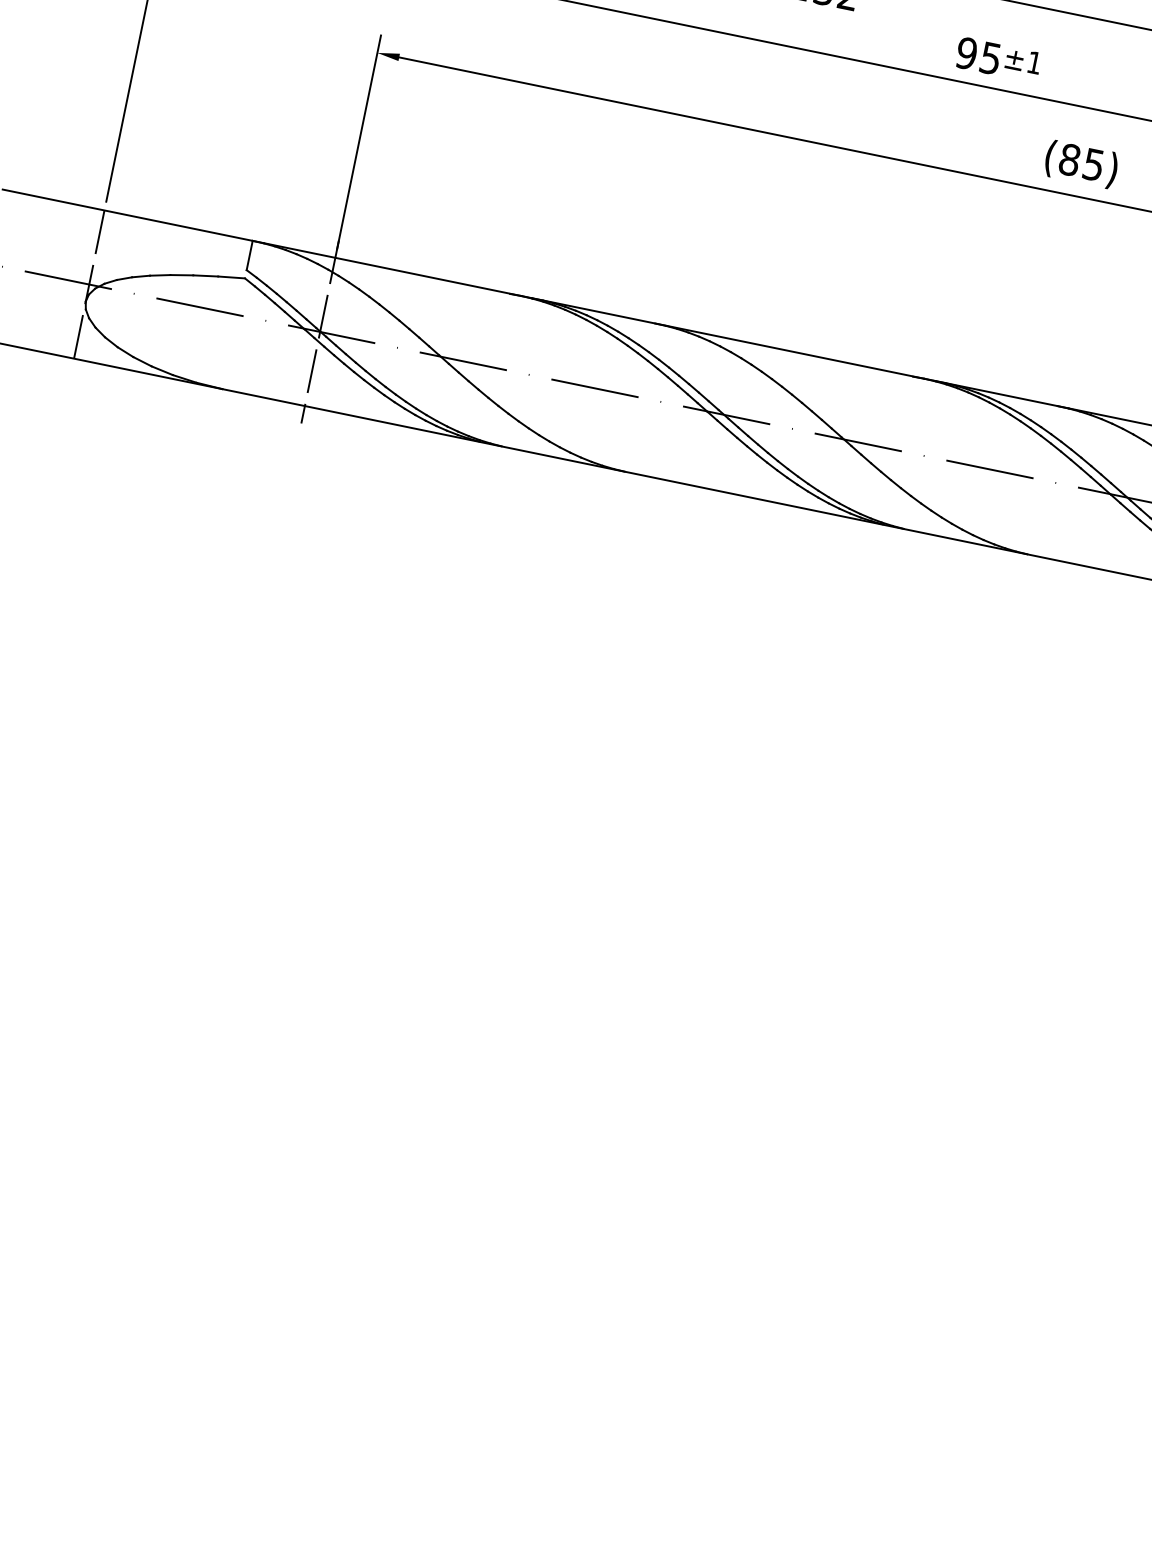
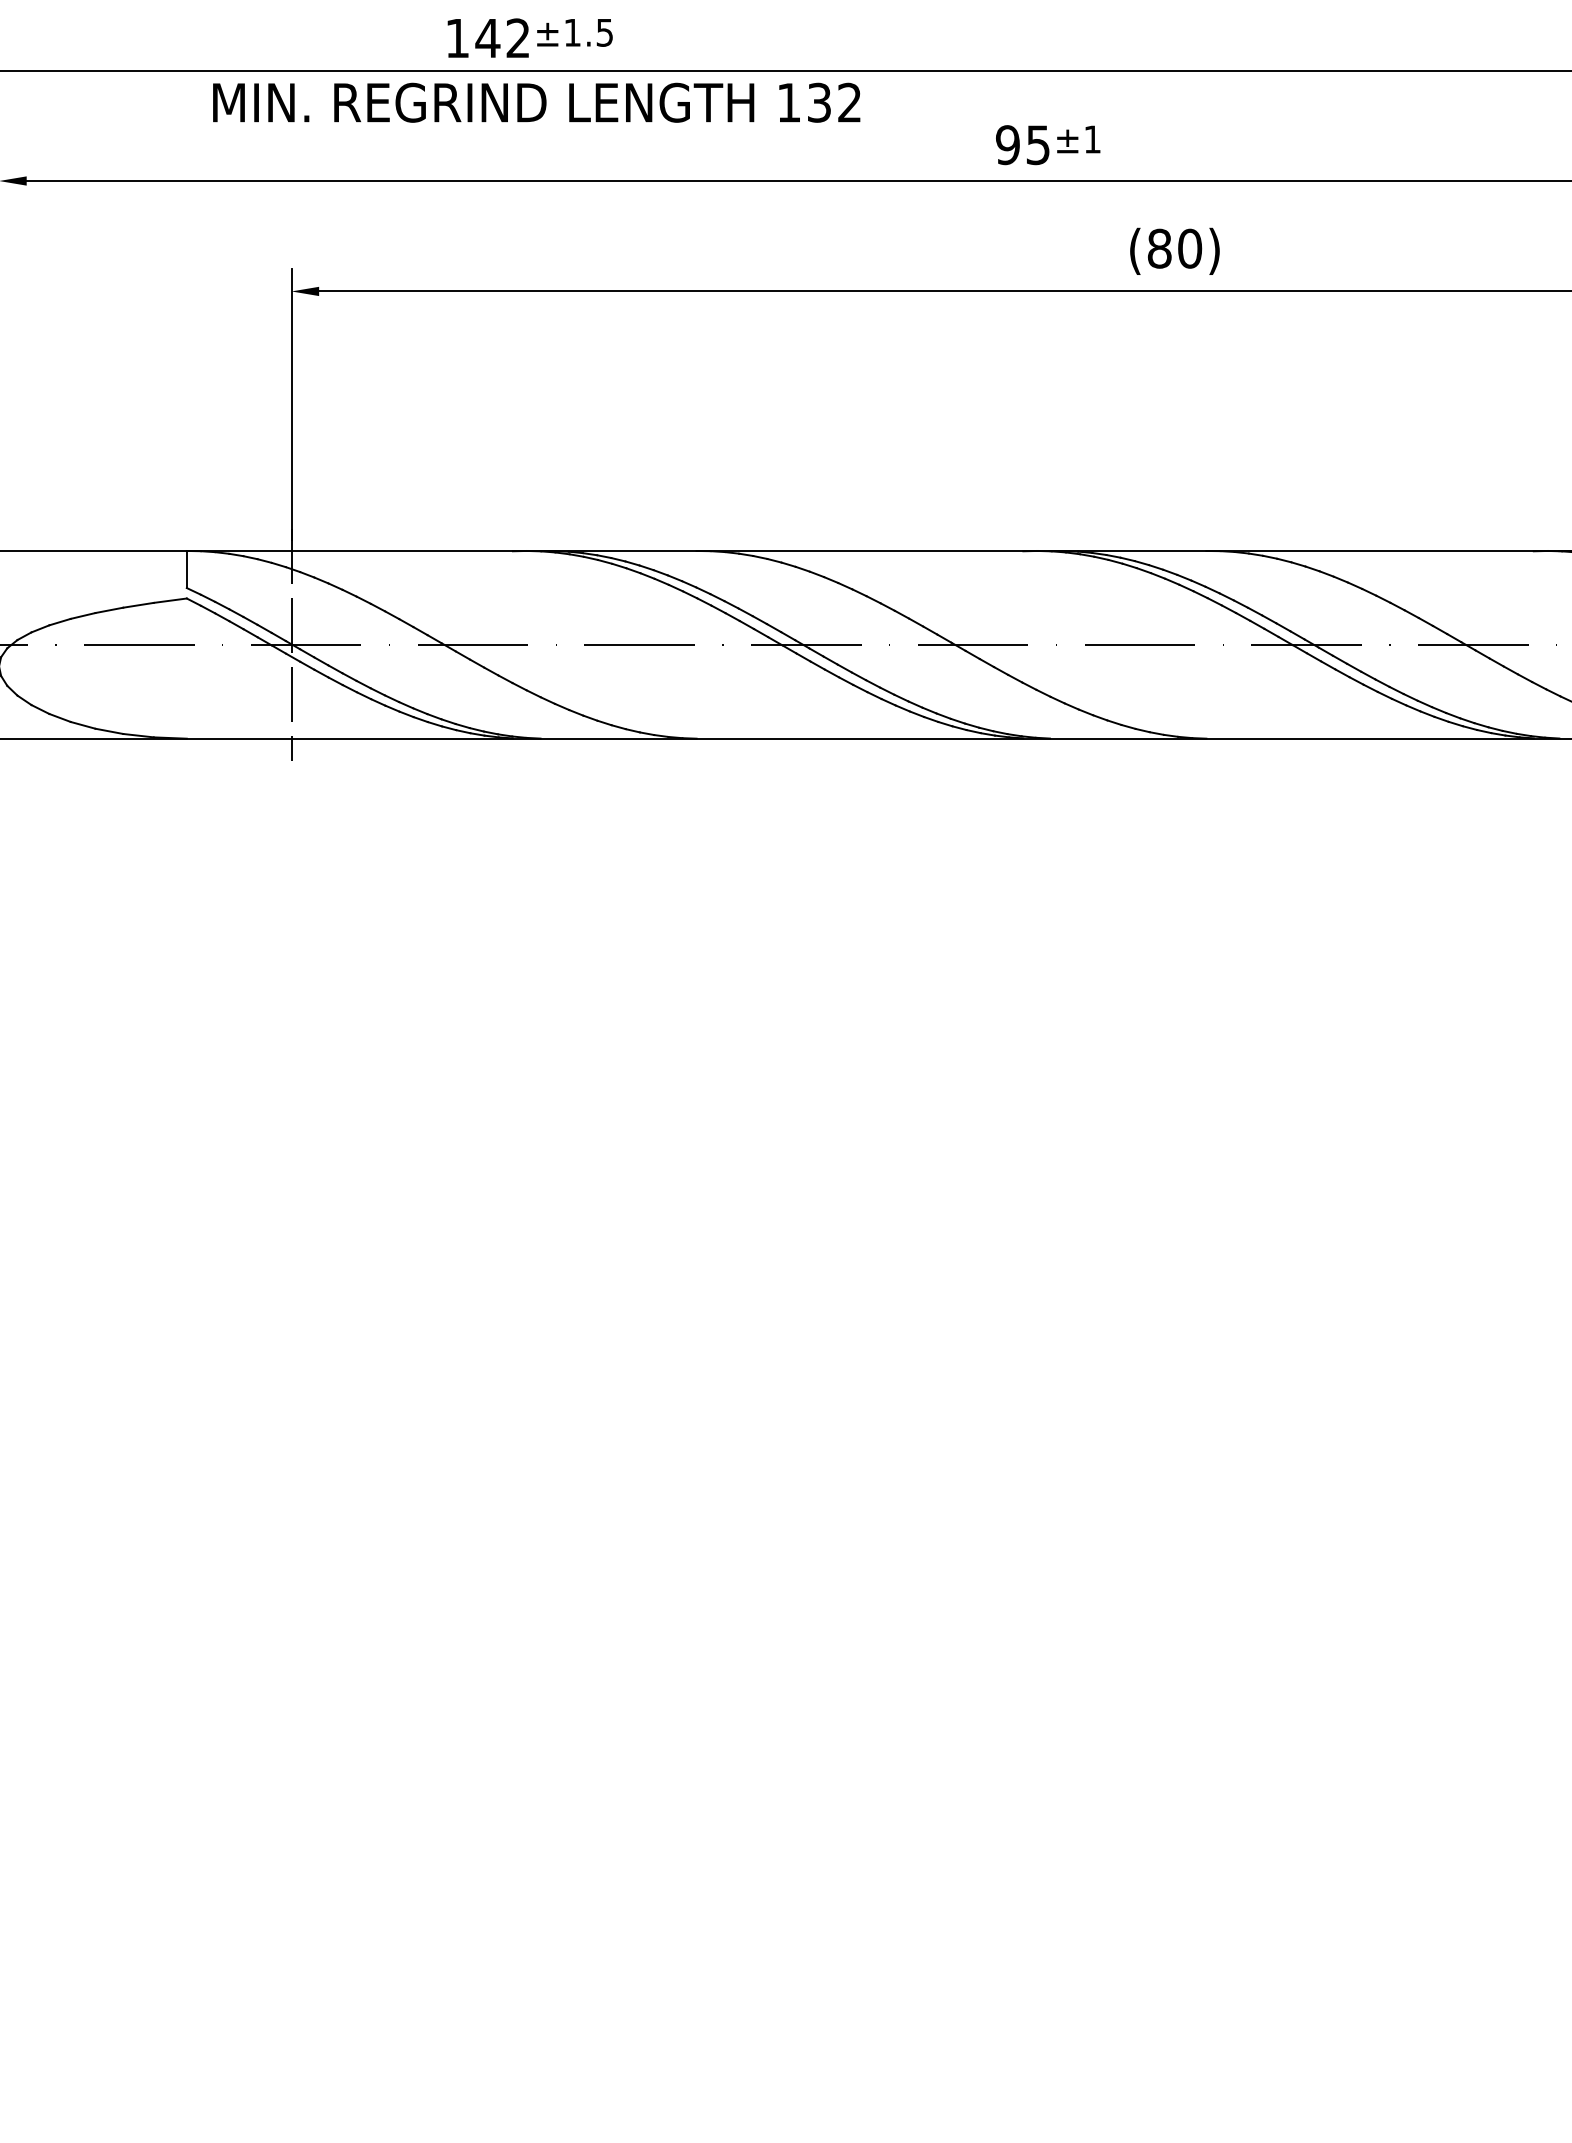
text: (1094, 164) -> (1190, 248), (85) -> (80)

